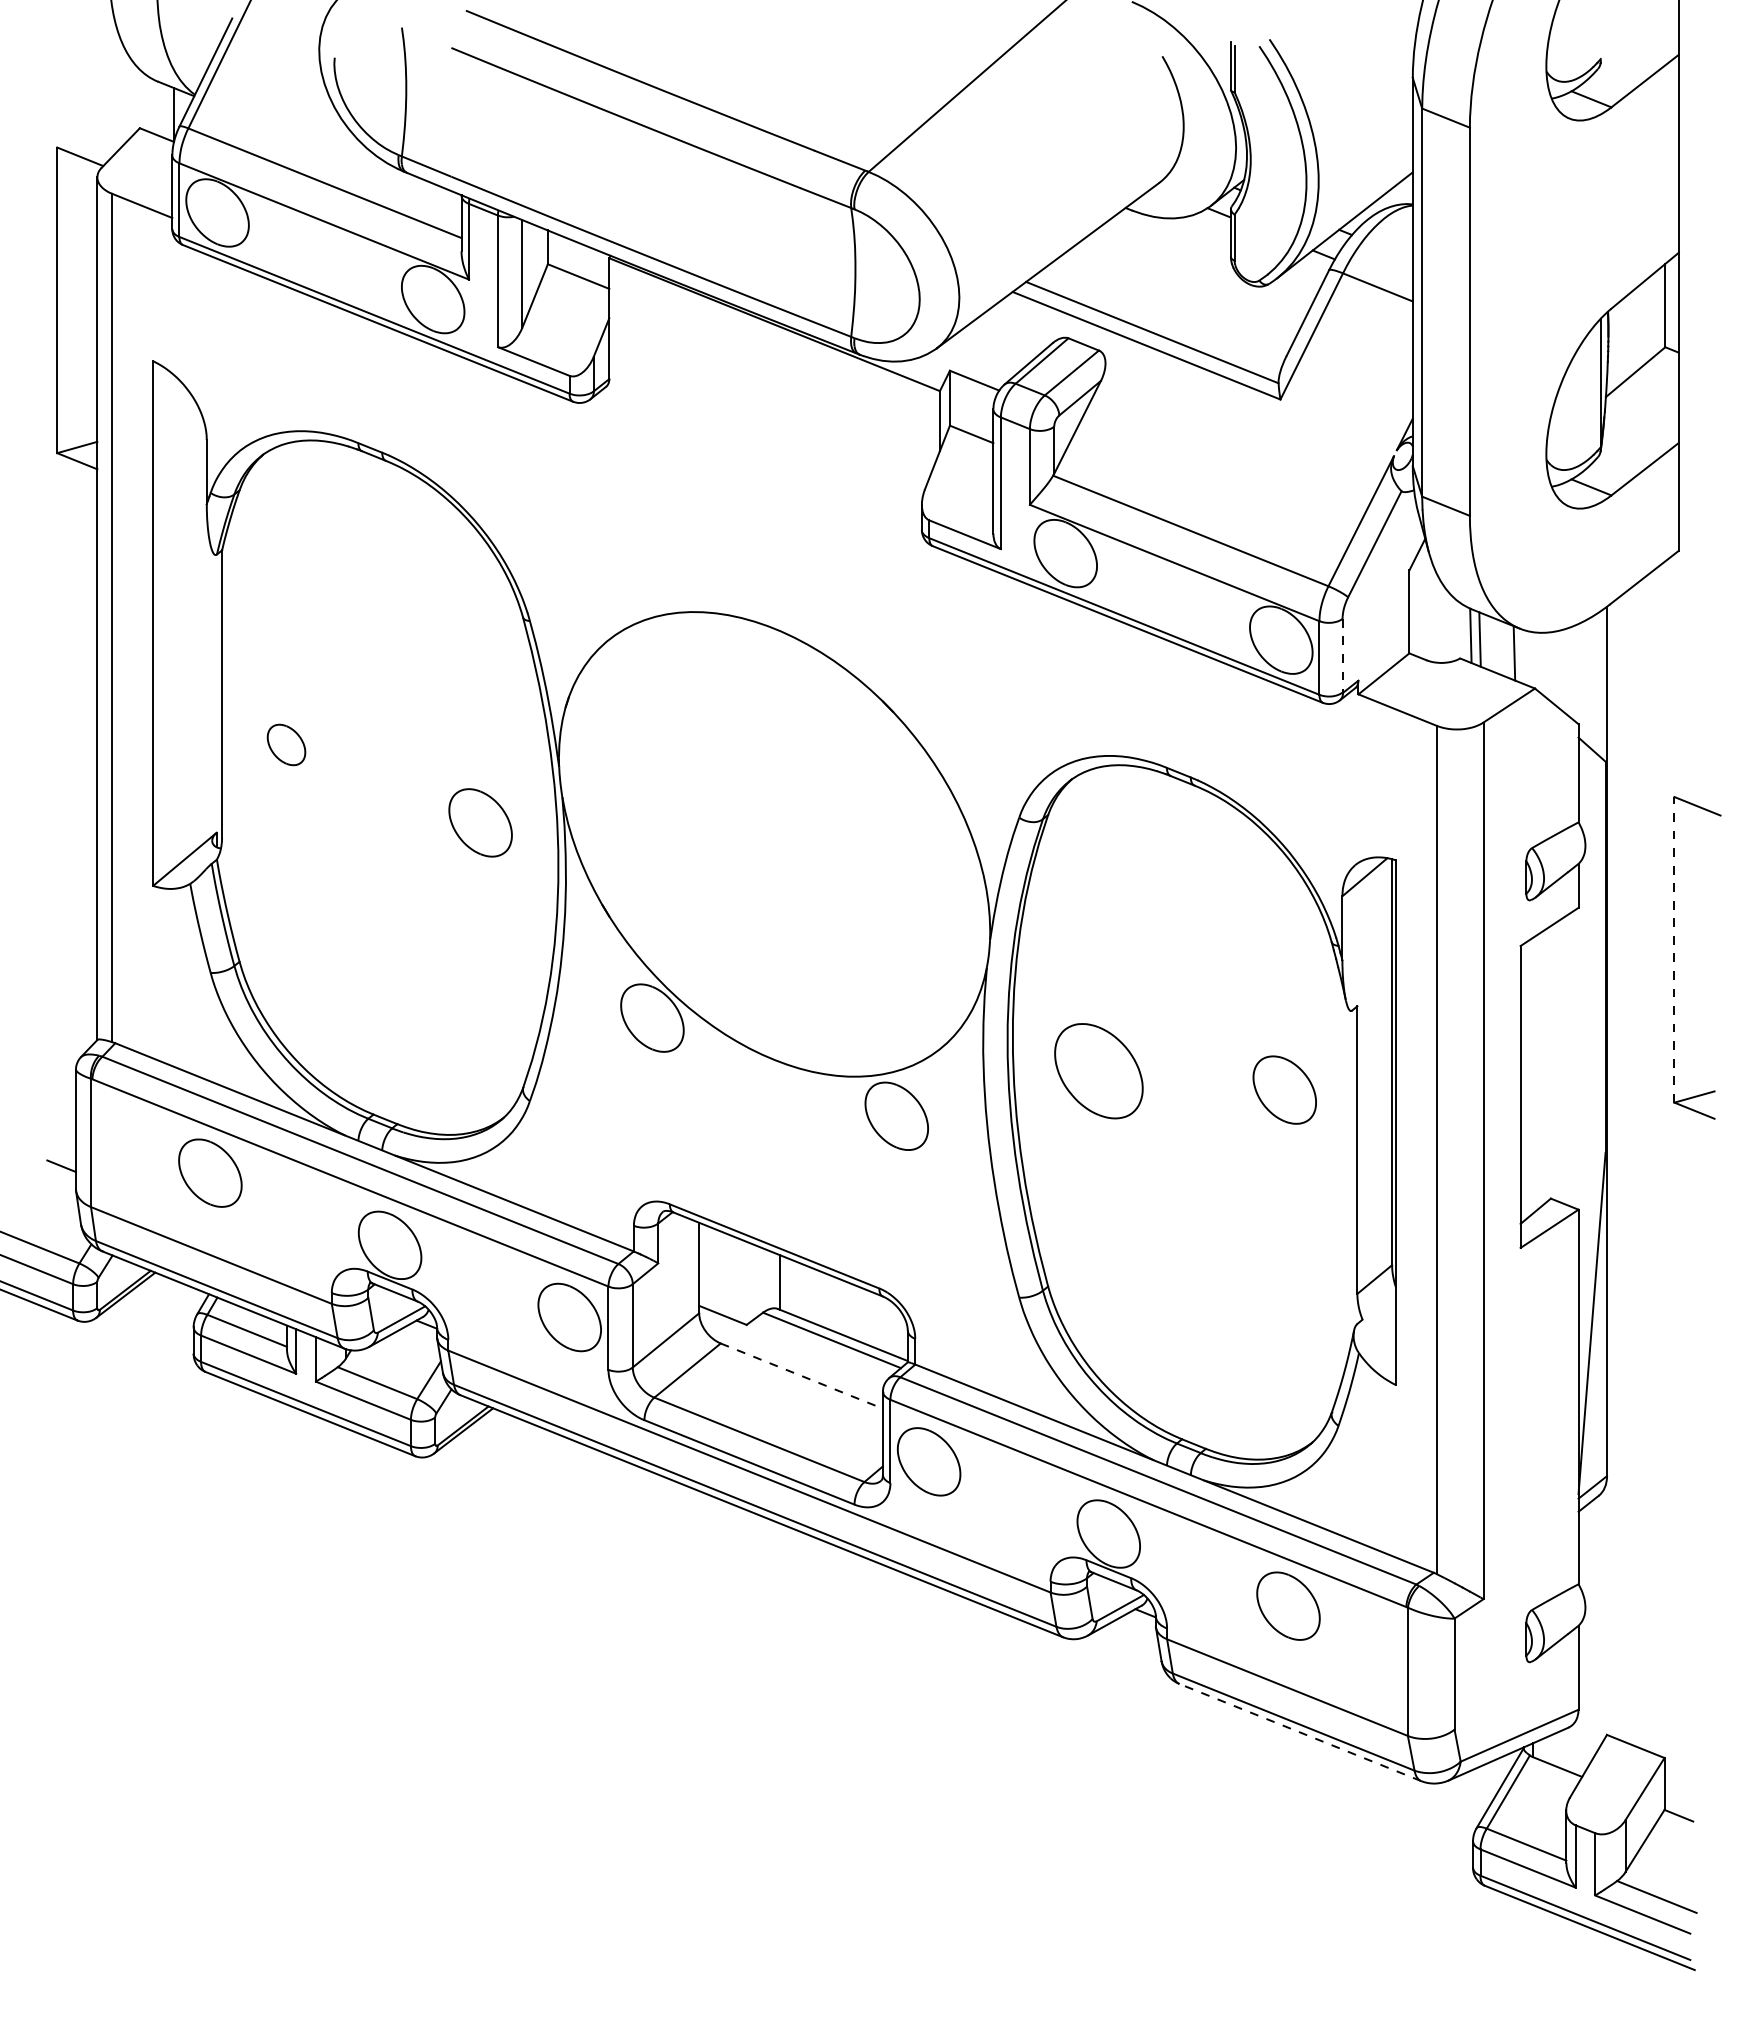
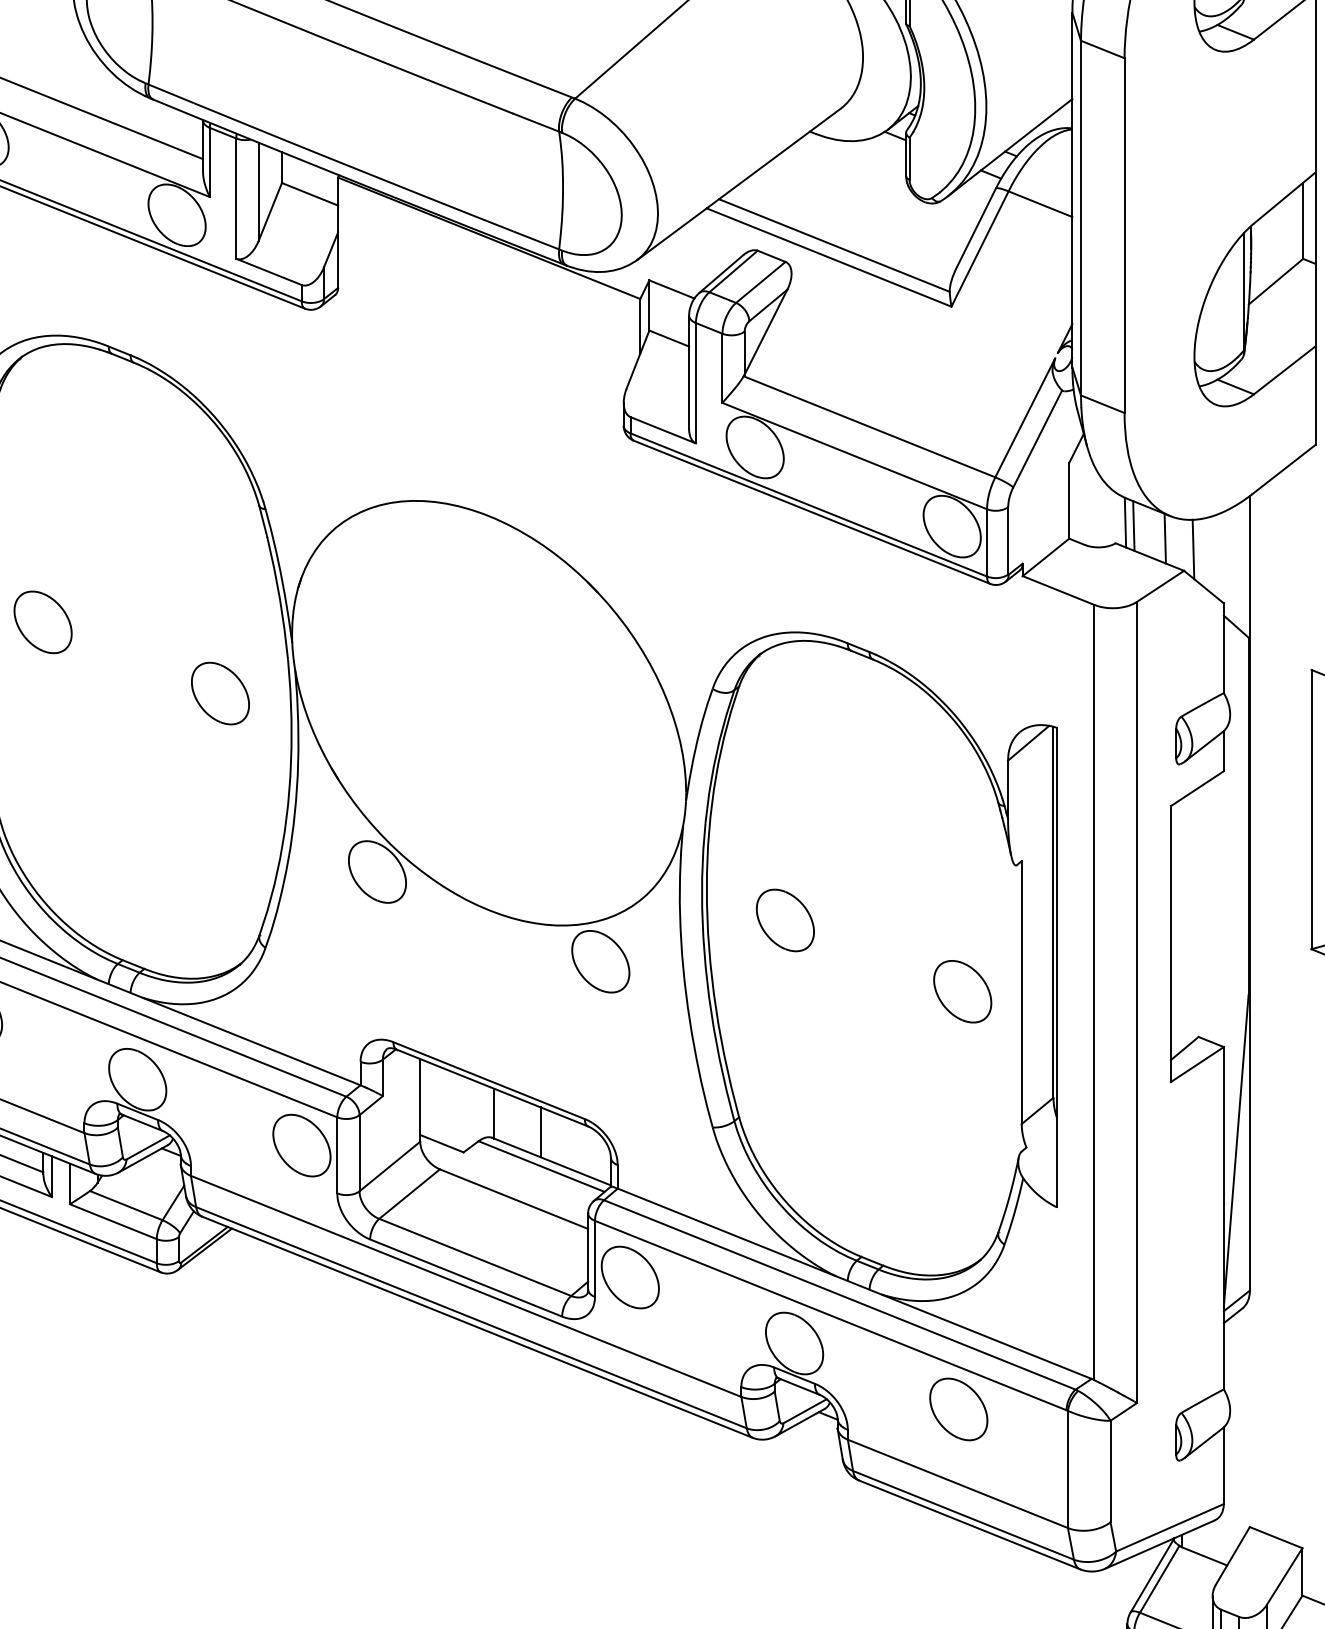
line: (1342, 655) -> (1008, 540), dashed -> solid
line: (1545, 664) -> (1193, 548), added
part: (286, 744) -> (43, 621), size x1.67
line: (1674, 949) -> (1311, 809), dashed -> solid
part: (1098, 1070) -> (785, 919), size x0.71
part: (1284, 1089) -> (962, 991), moved
line: (830, 1302) -> (540, 1131), added
line: (802, 1376) -> (514, 1199), dashed -> solid
line: (1299, 1732) -> (968, 1524), dashed -> solid

